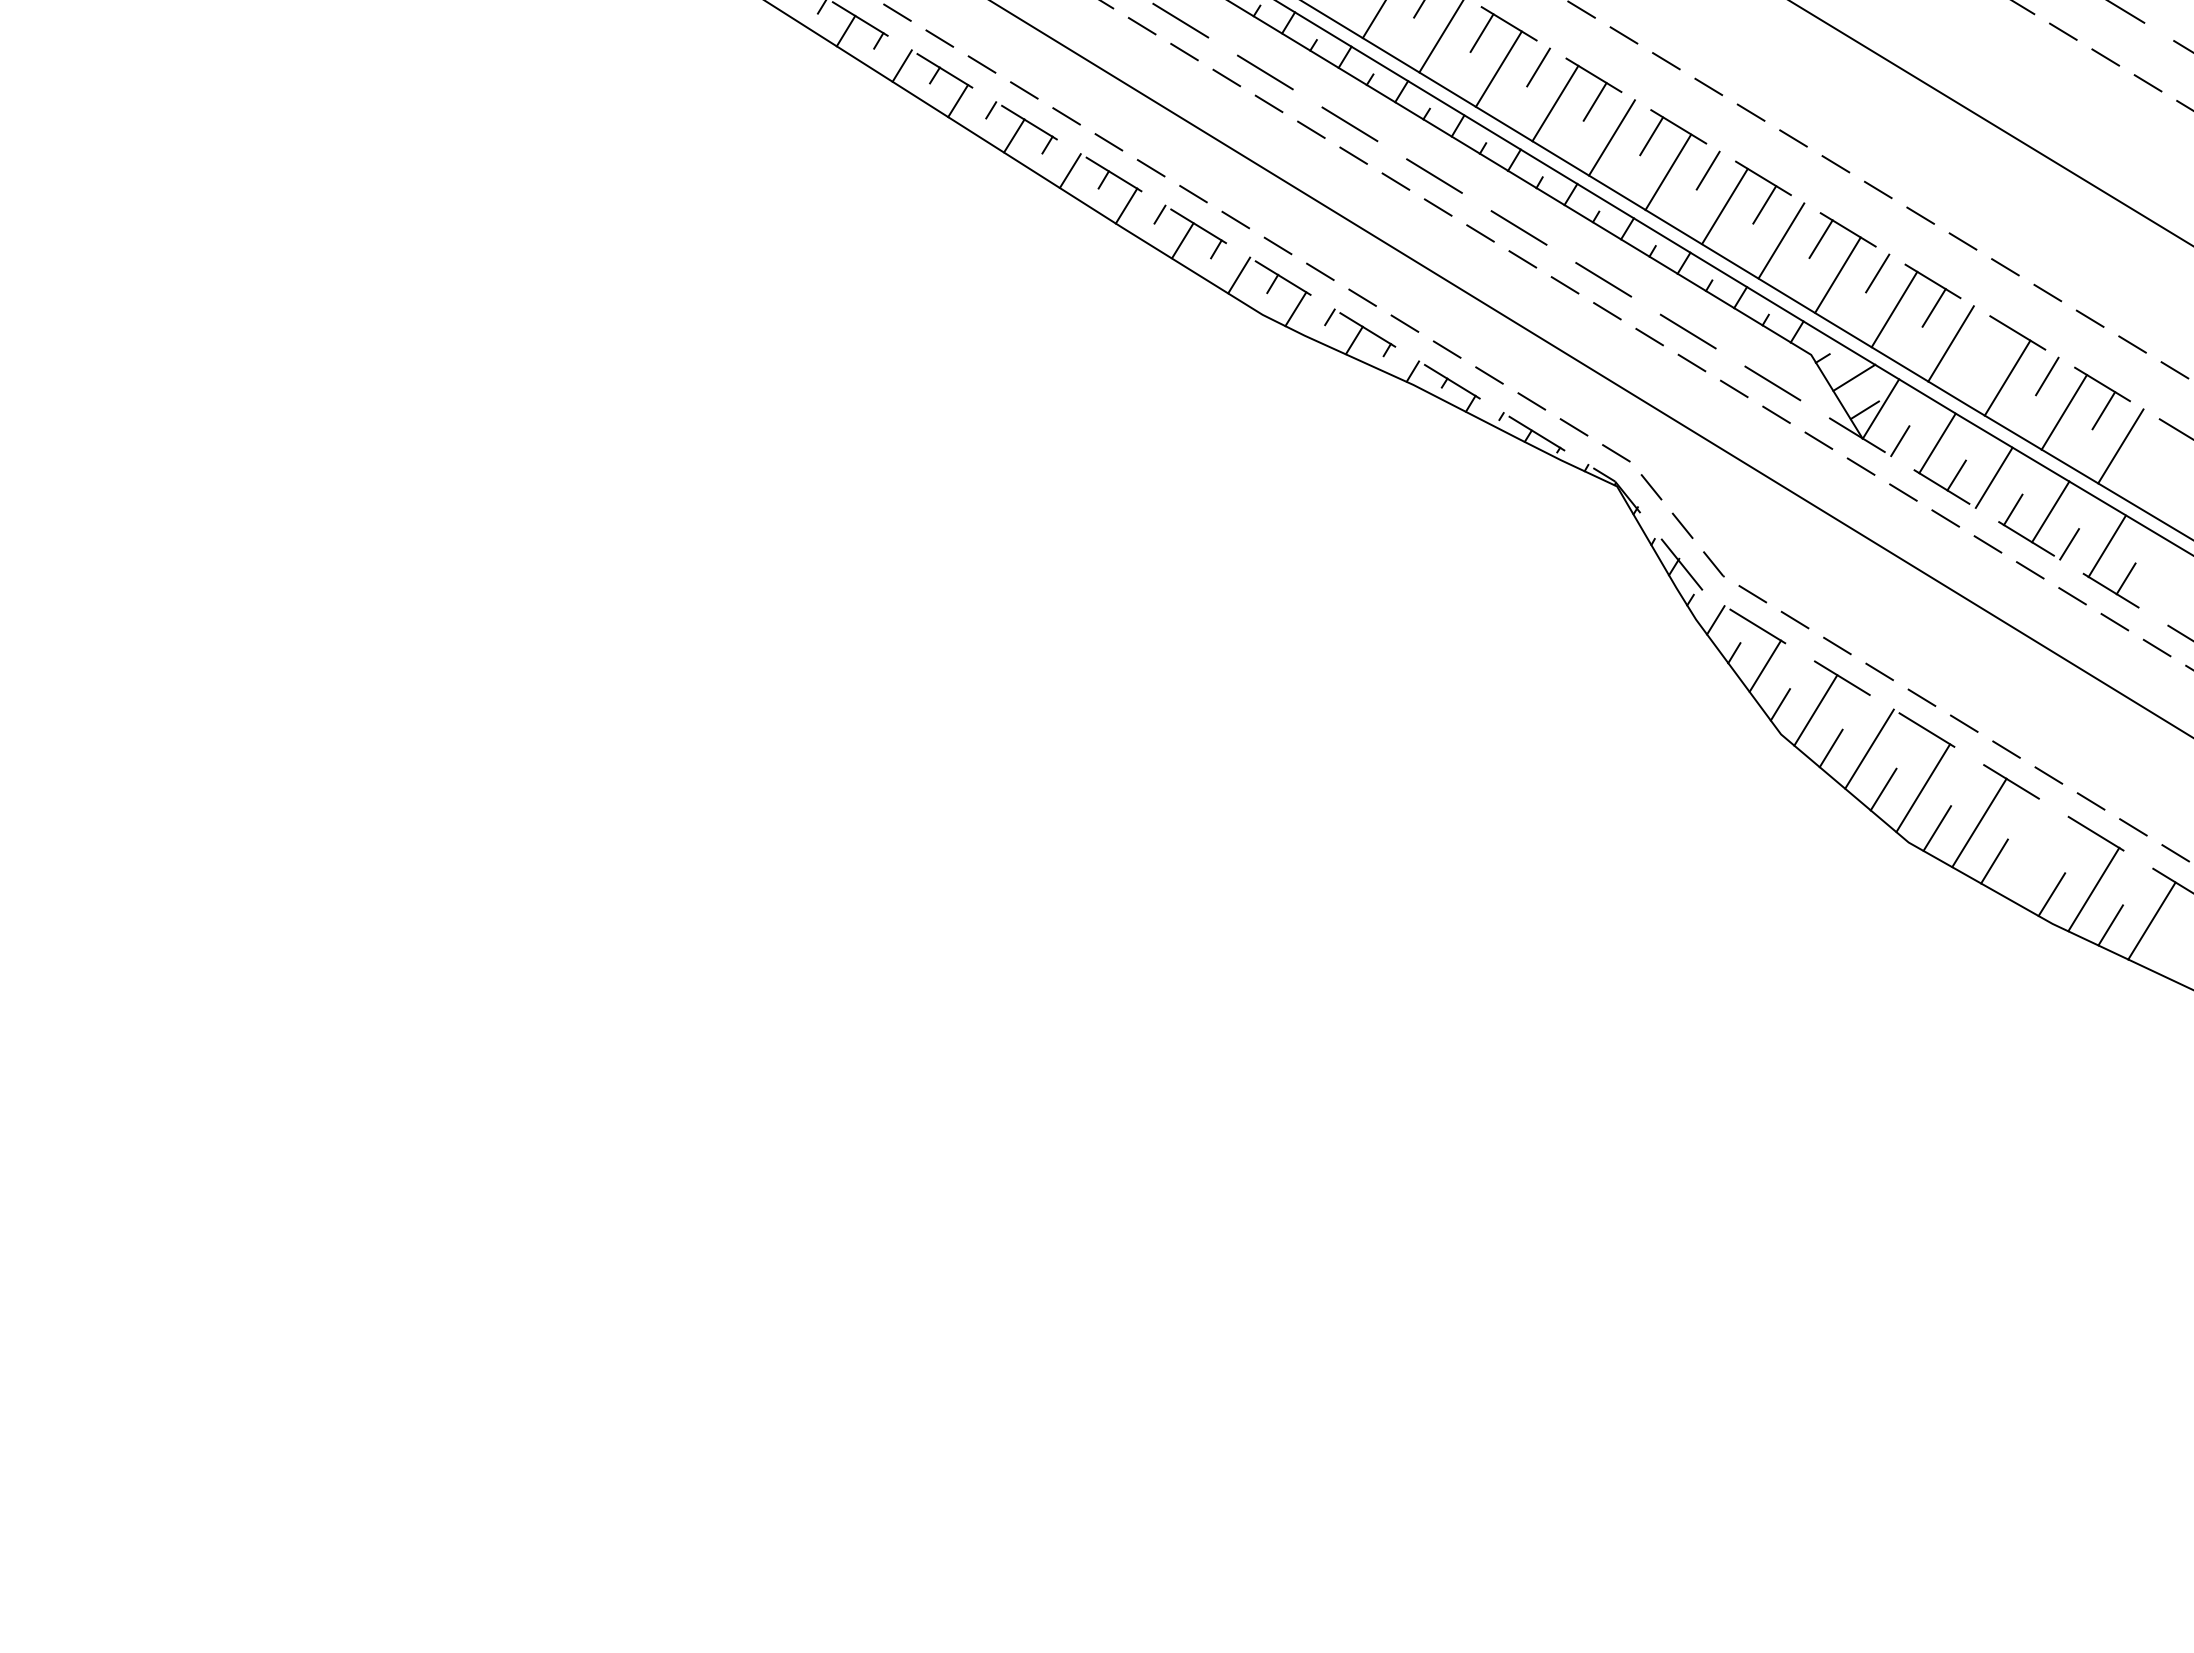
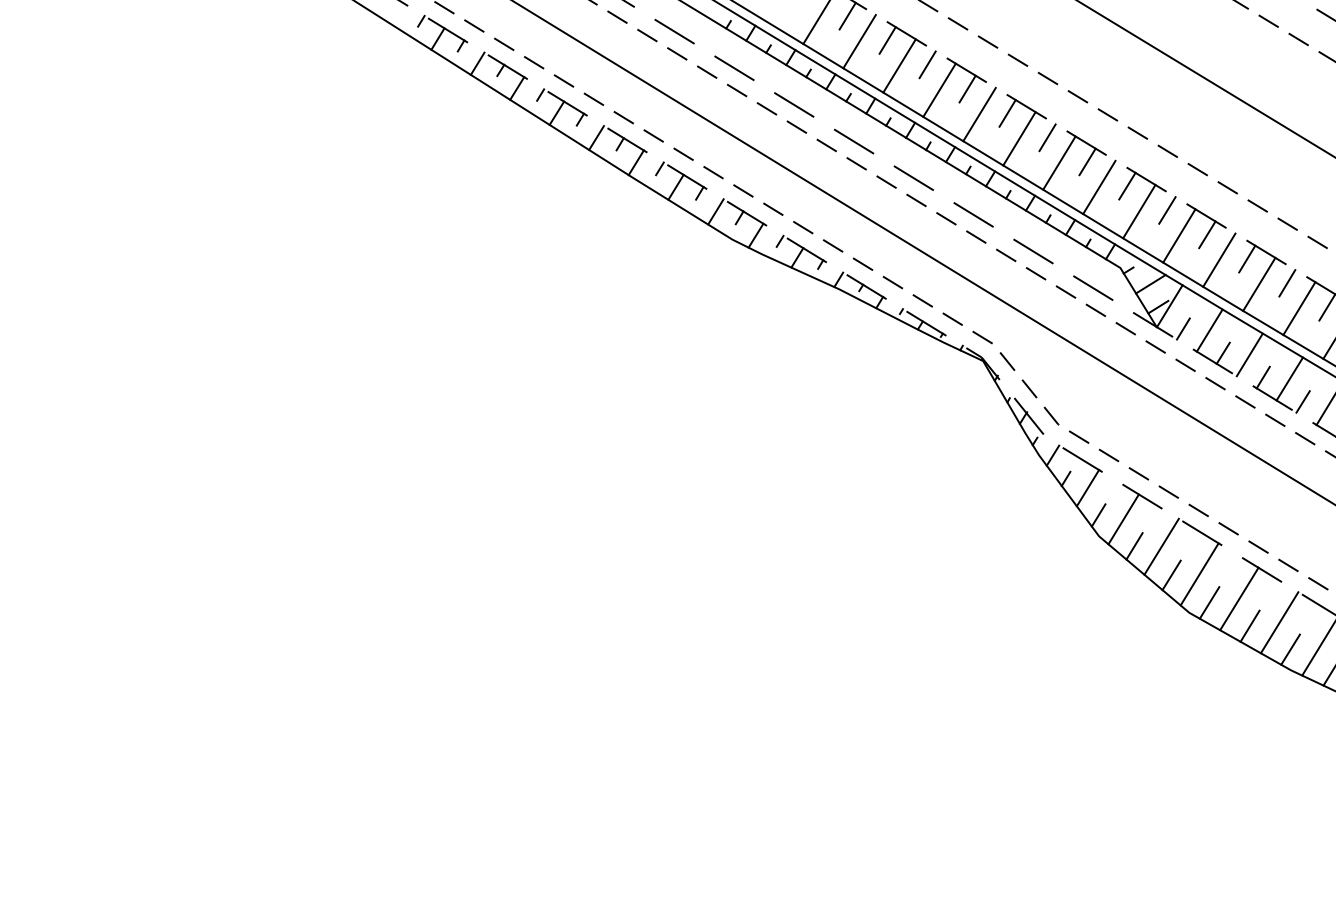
line: (1990, 342) -> (1247, 259), added
line: (2035, 856) -> (1279, 622), added

